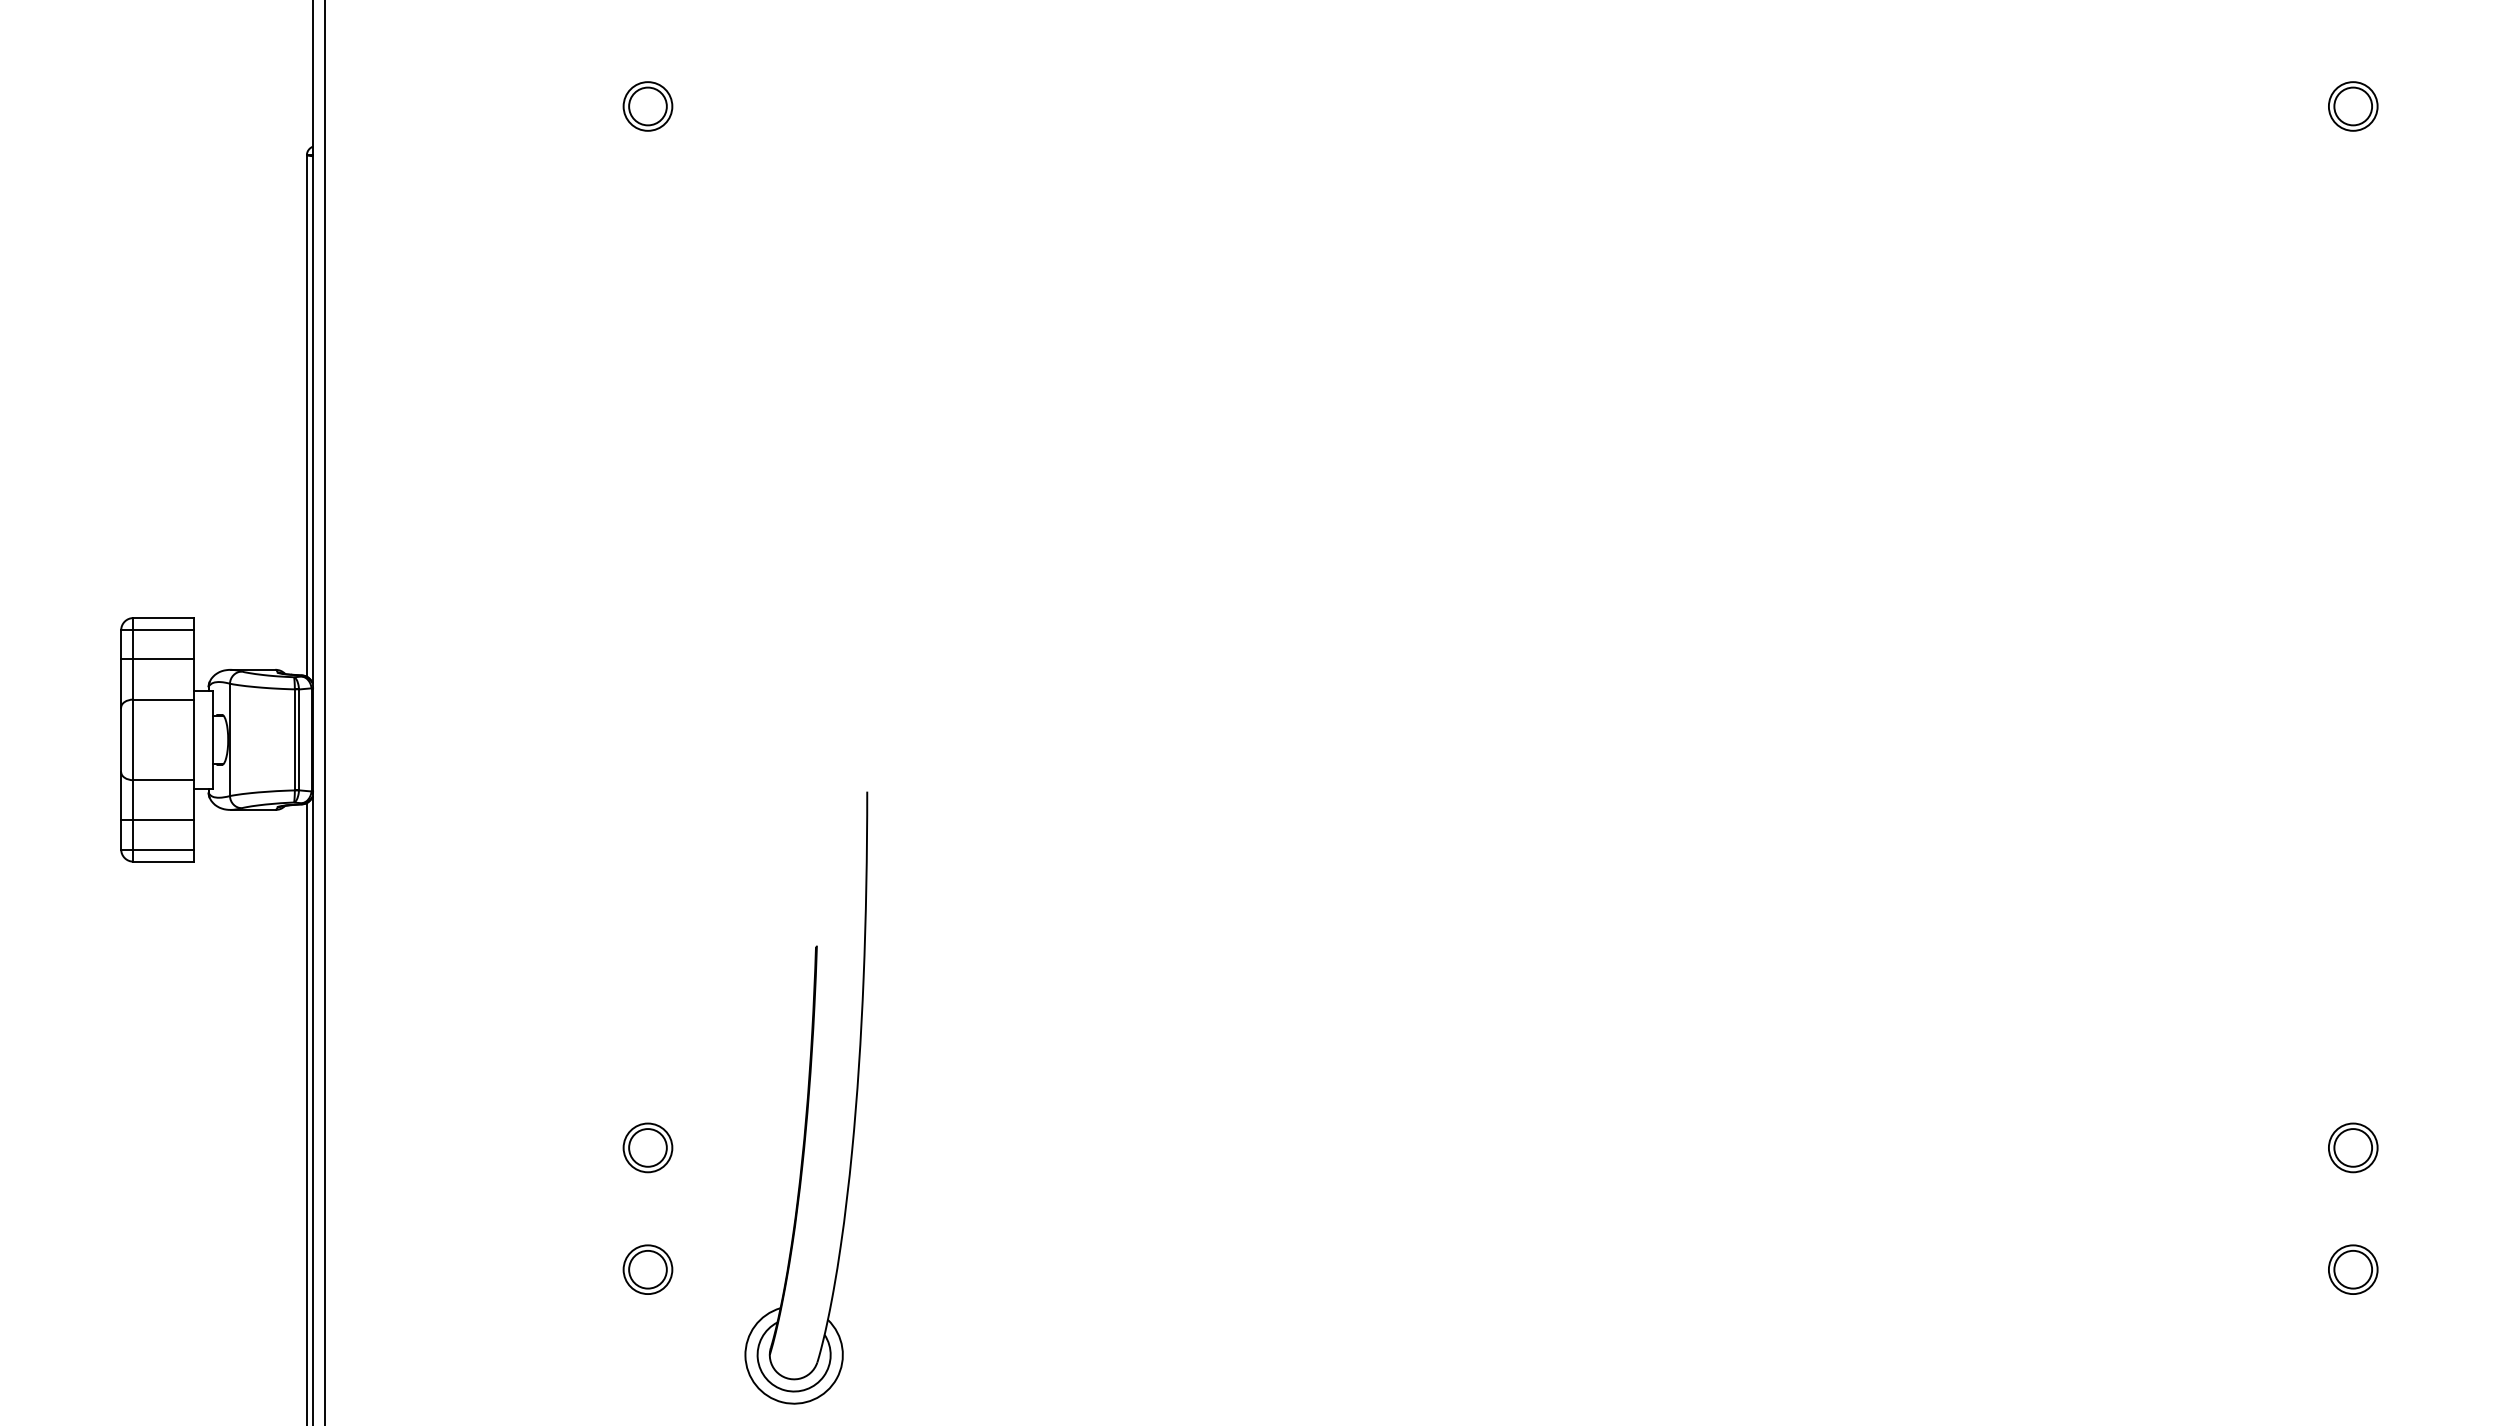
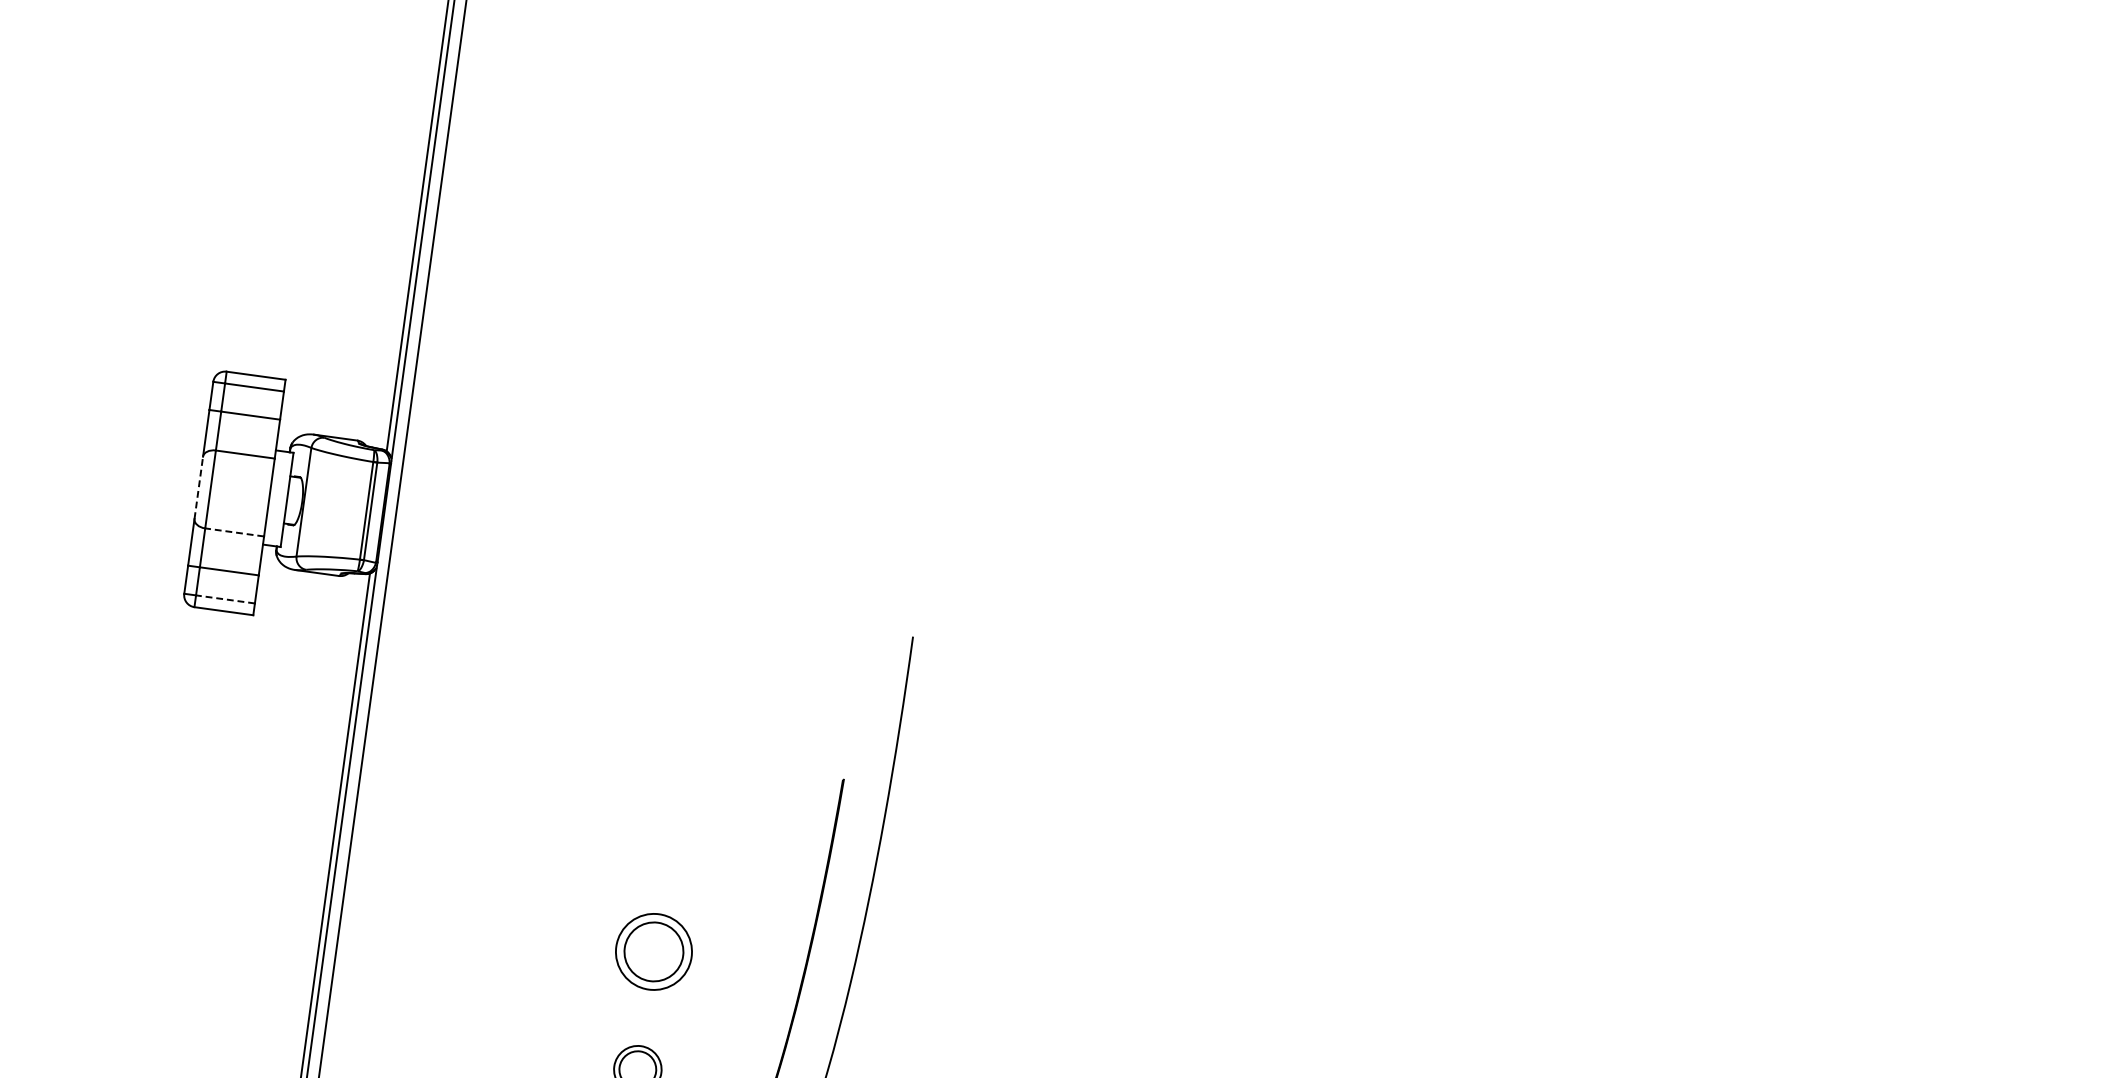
line: (121, 739) -> (199, 487), solid -> dashed
line: (163, 780) -> (234, 532), solid -> dashed
line: (163, 849) -> (225, 599), solid -> dashed
part: (647, 1147) -> (653, 951), size x1.6

